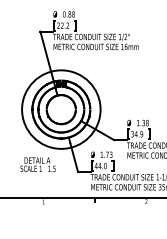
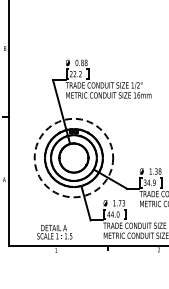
circle: (60, 109) -> (73, 157), solid -> dashed
text: (37, 165) -> (54, 232), moved

